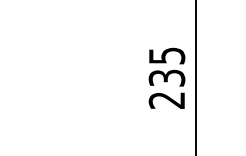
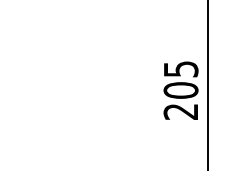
text: (166, 78) -> (180, 90), 235 -> 205

